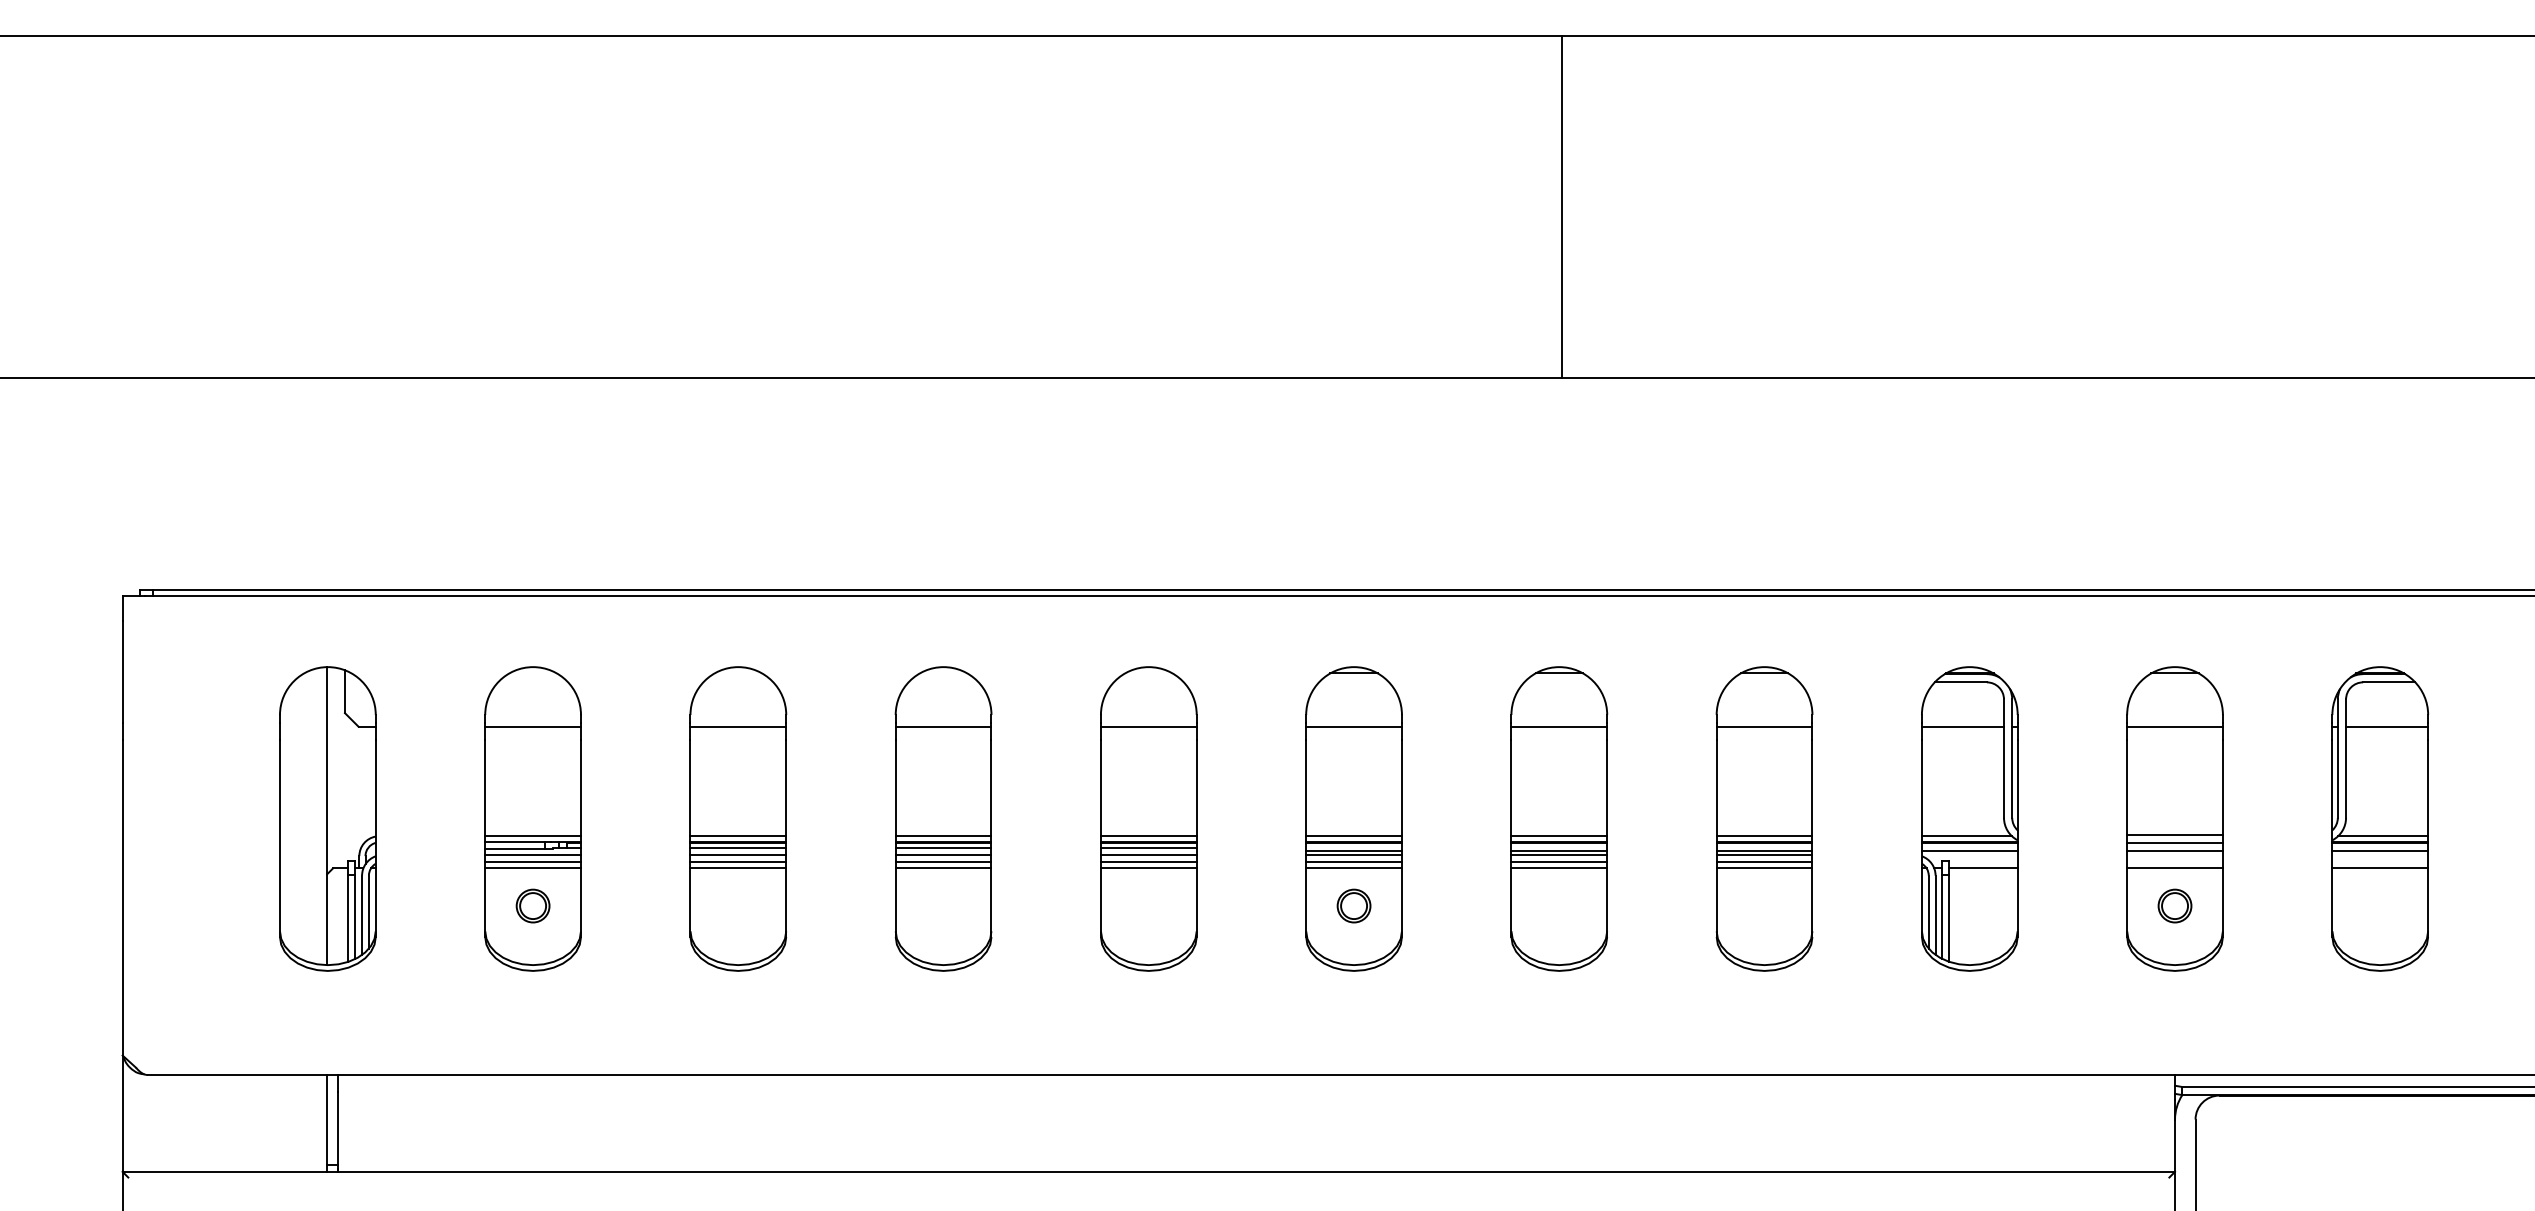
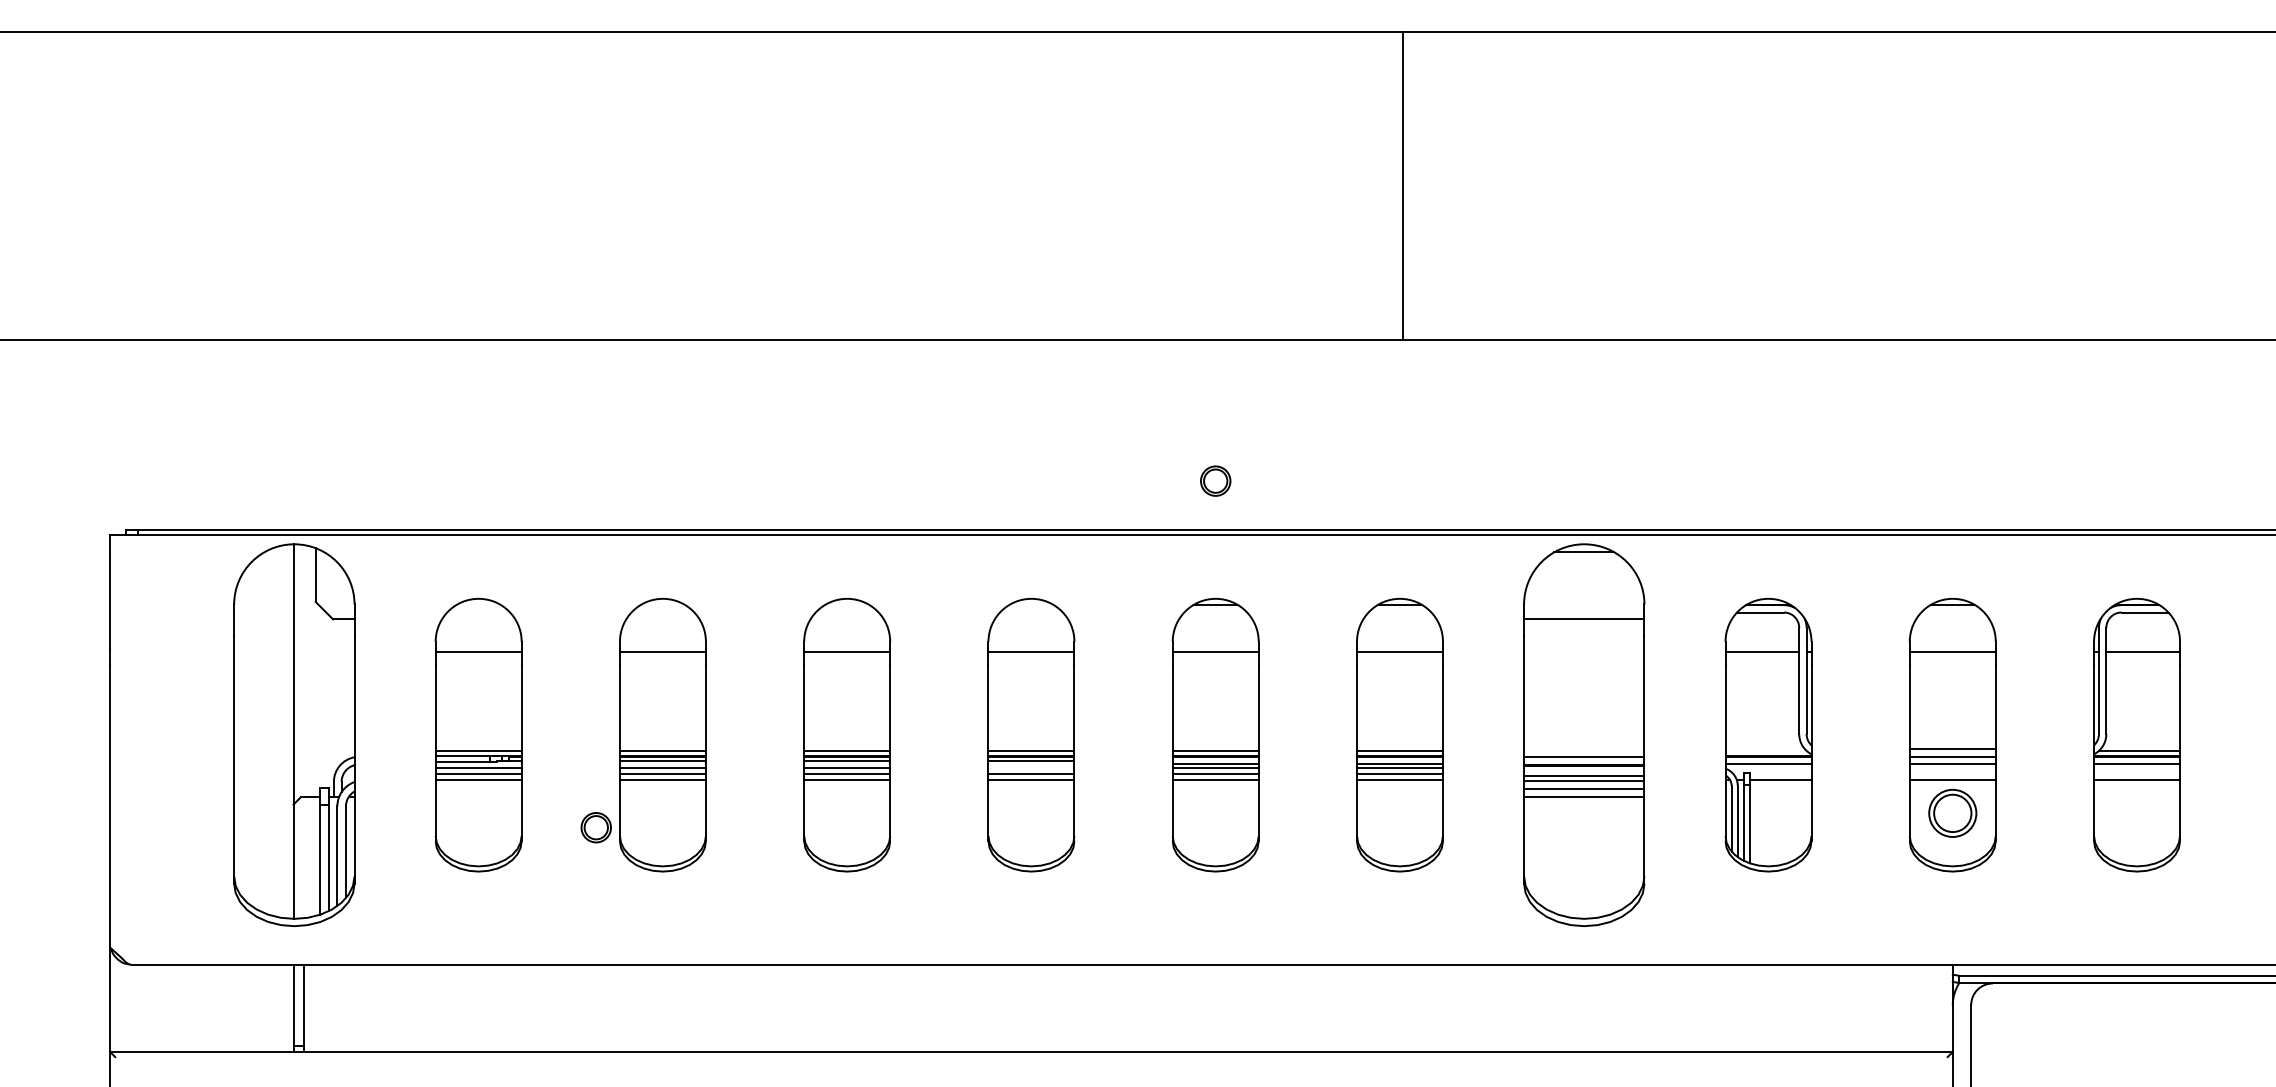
part: (327, 818) -> (294, 734), size x1.4
part: (1764, 818) -> (1584, 734), size x1.4
line: (1966, 836) -> (1765, 750), removed
line: (1148, 855) -> (1031, 767), removed
part: (532, 905) -> (595, 827), moved
part: (1353, 905) -> (1215, 480), moved
part: (2174, 905) -> (1952, 812), size x1.6

